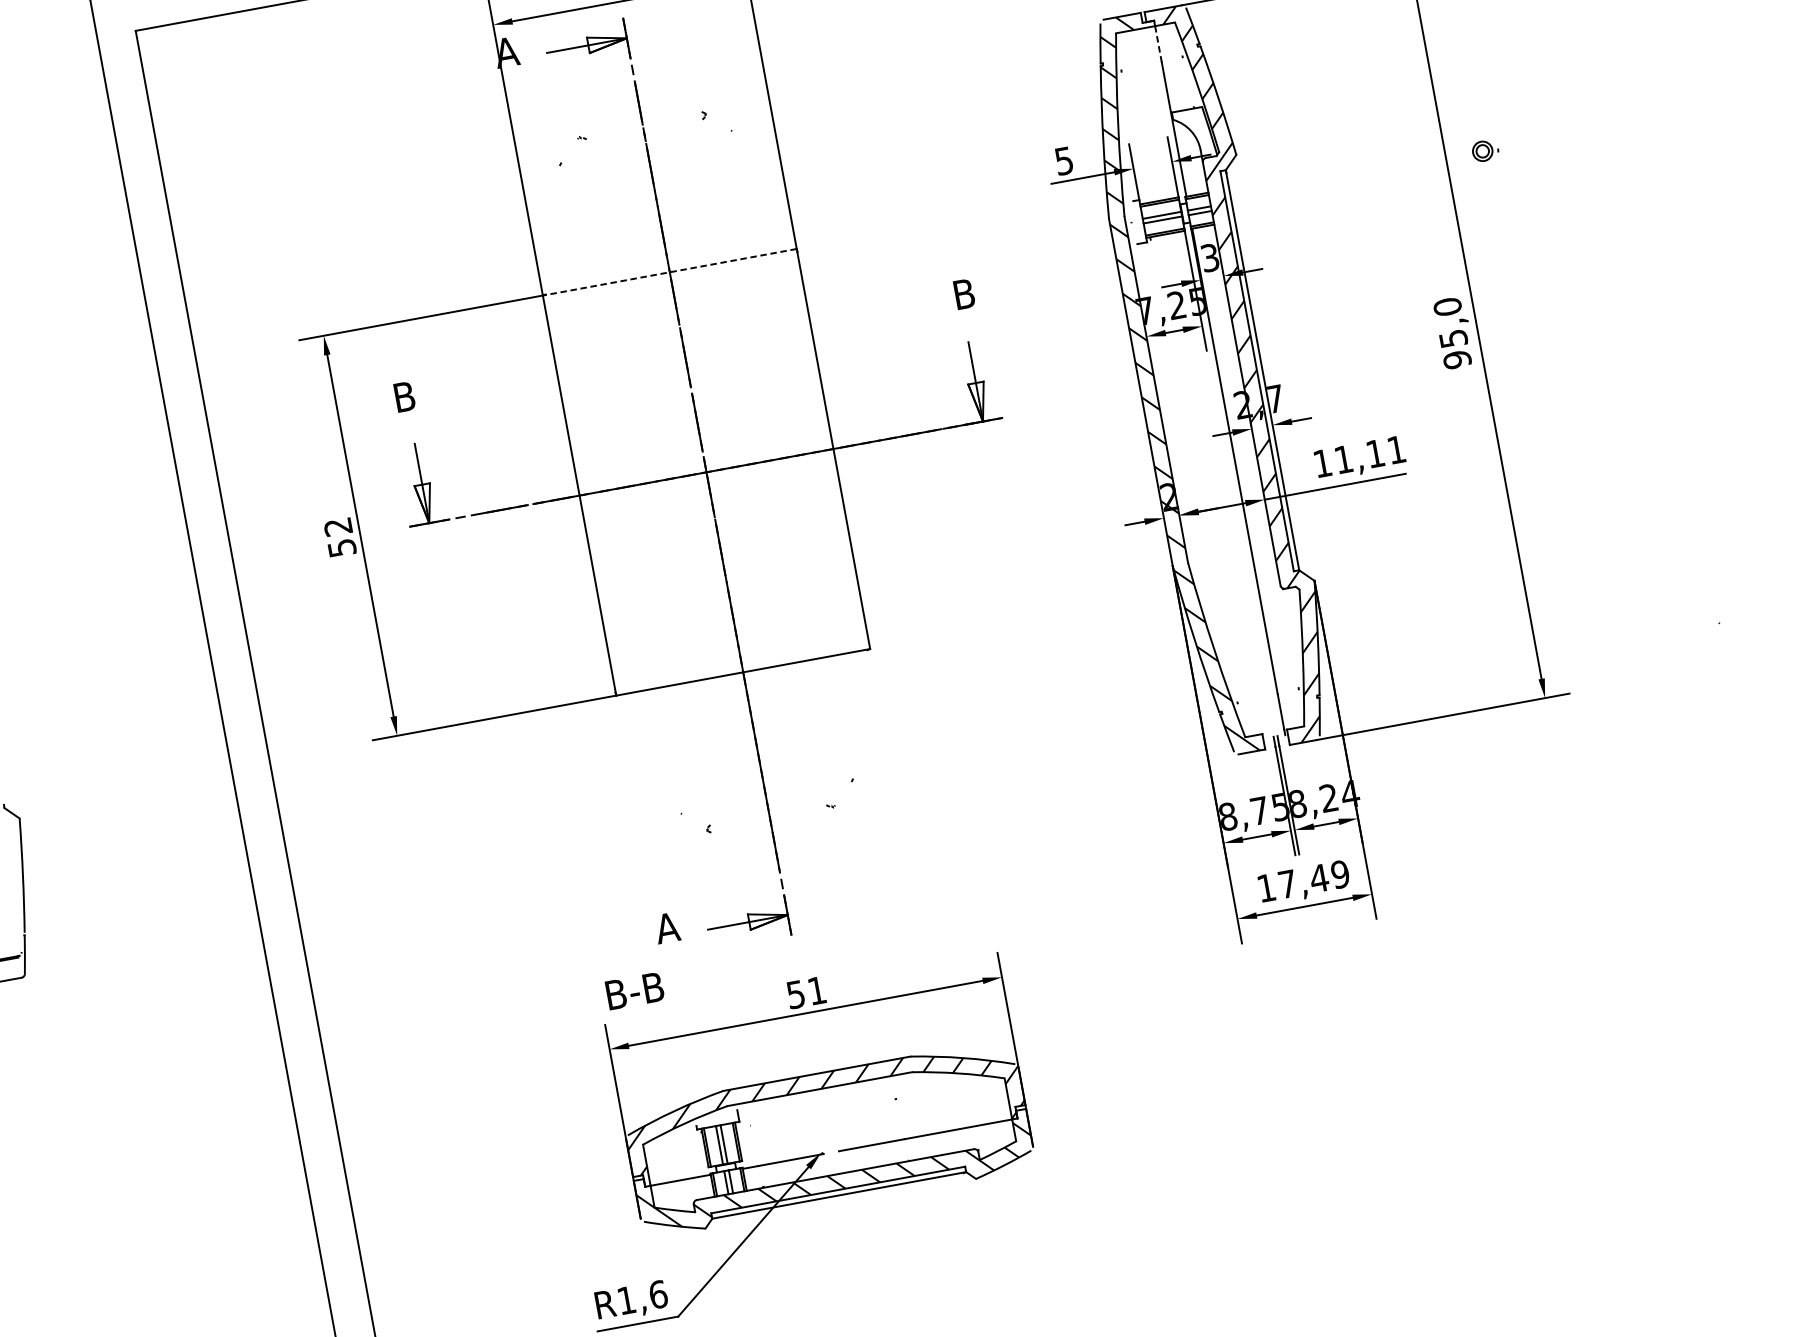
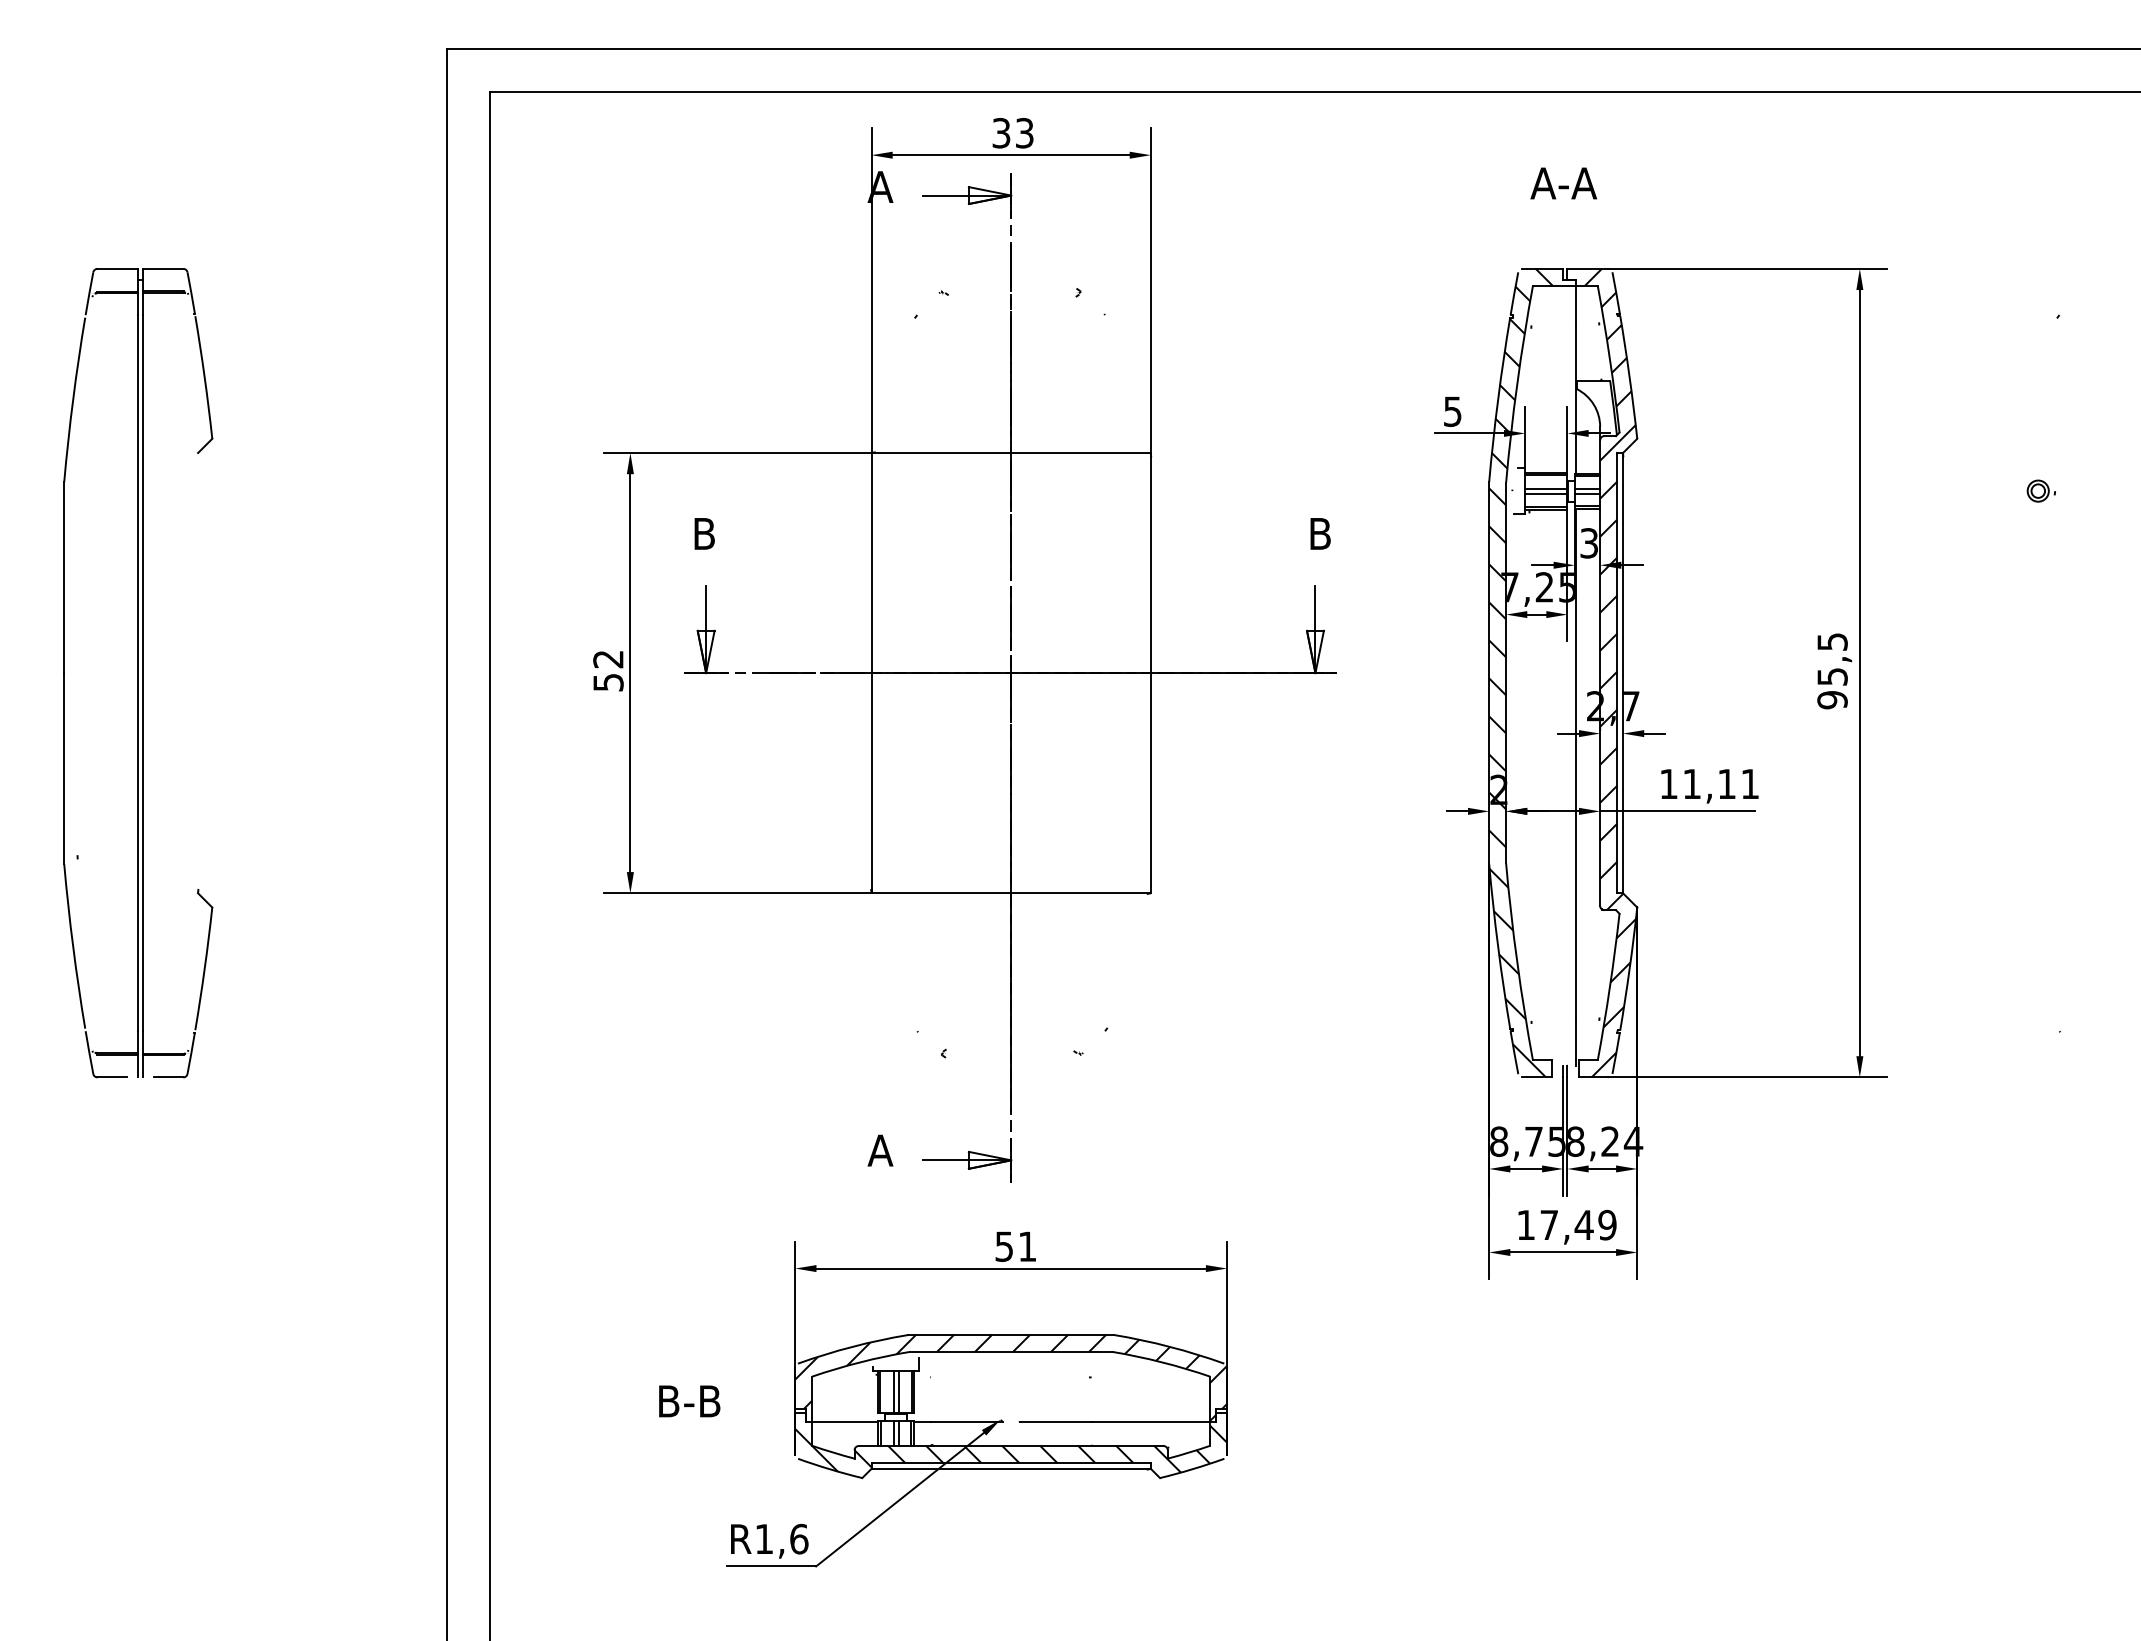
line: (1158, 44) -> (1575, 305), dashed -> solid
part: (1484, 150) -> (2040, 490), moved
line: (670, 272) -> (1011, 453), dashed -> solid
text: (1447, 306) -> (1832, 641), 95,0 -> 95,5
text: (634, 991) -> (689, 1401), moved

